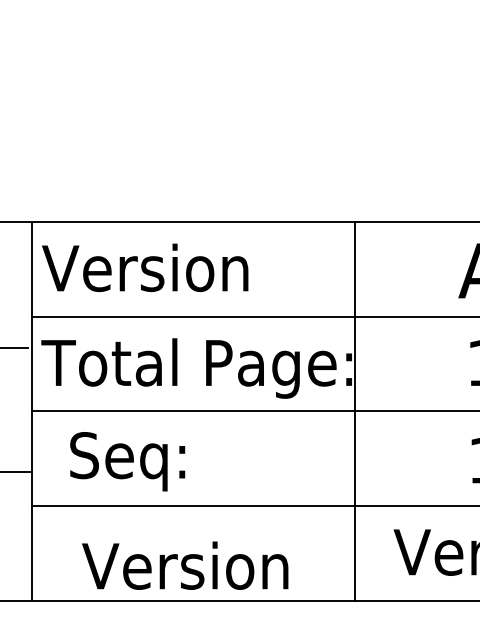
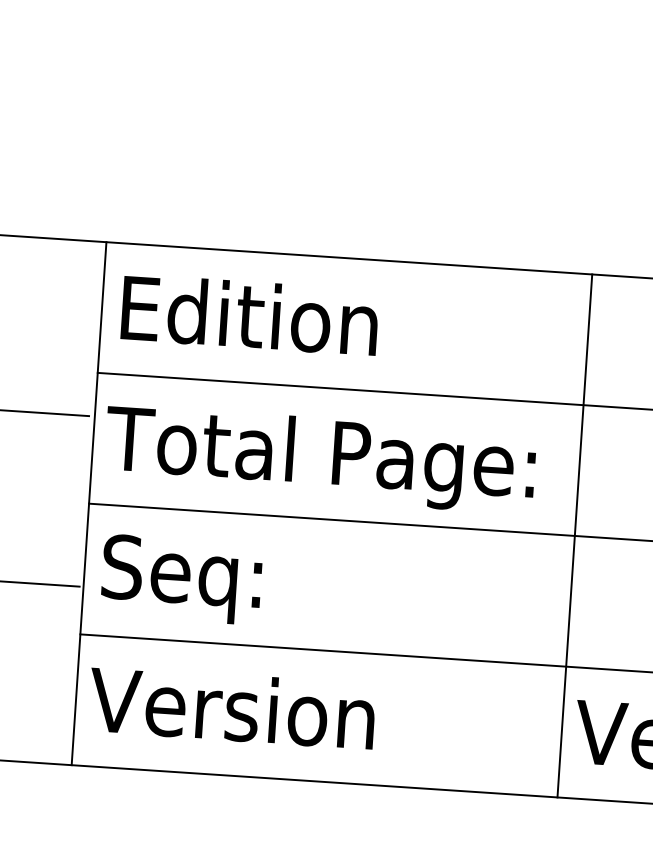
text: (145, 267) -> (258, 315), Version -> Edition
line: (354, 411) -> (574, 536), moved
text: (127, 461) -> (181, 579), moved
text: (185, 565) -> (232, 707), moved

